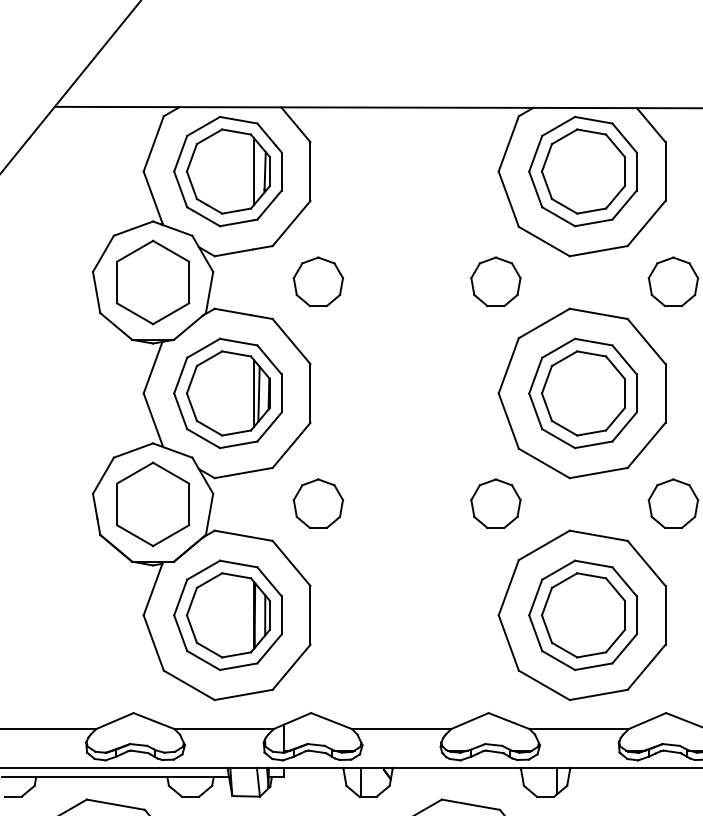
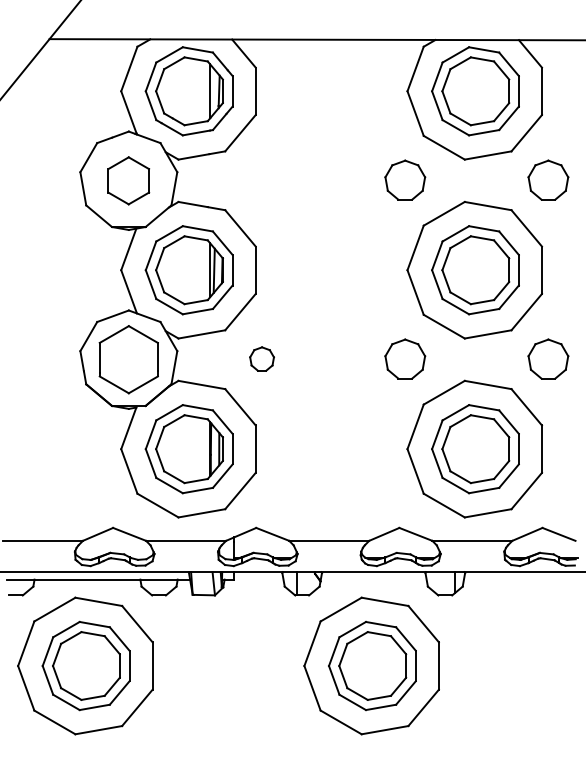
part: (317, 280) -> (261, 179), removed
part: (152, 282) -> (128, 180), size x0.7
part: (317, 502) -> (261, 358), size x0.6

